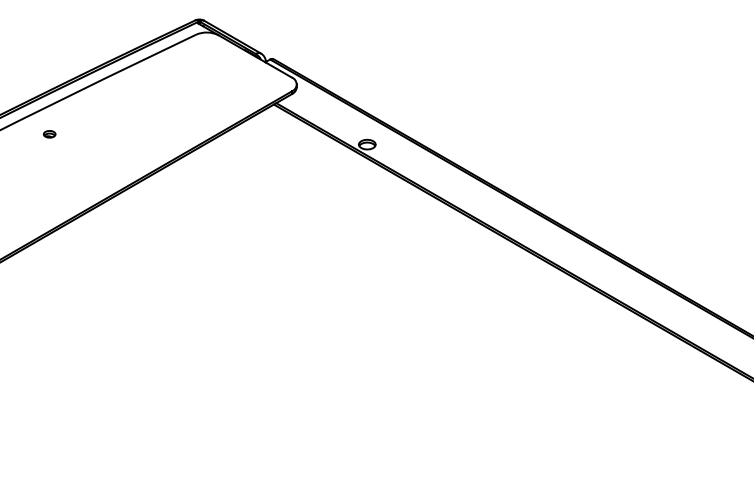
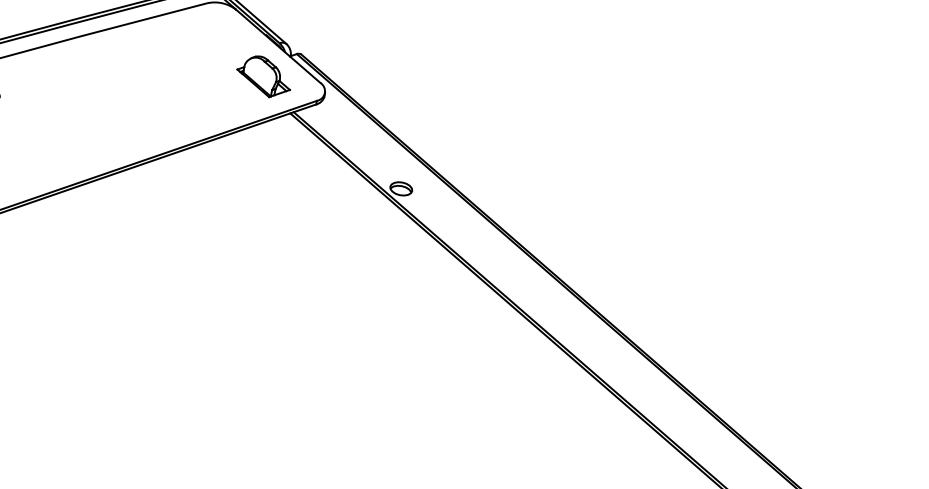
part: (249, 80) -> (264, 76), added

